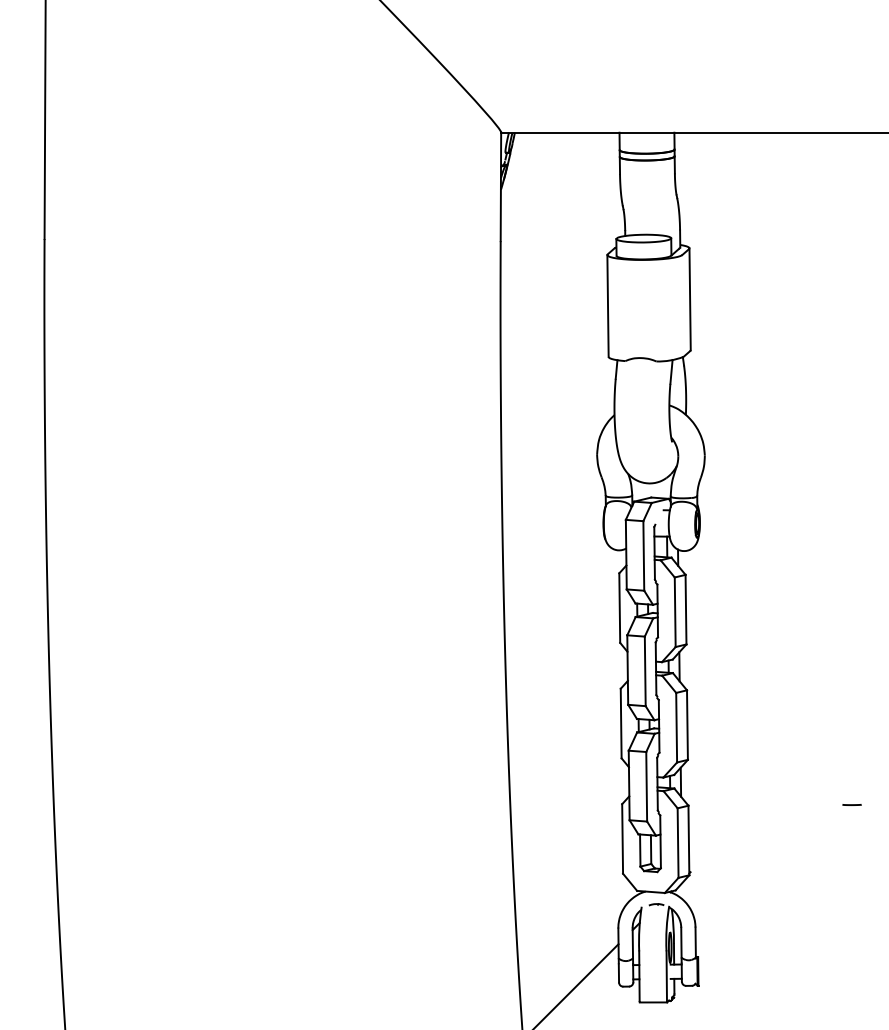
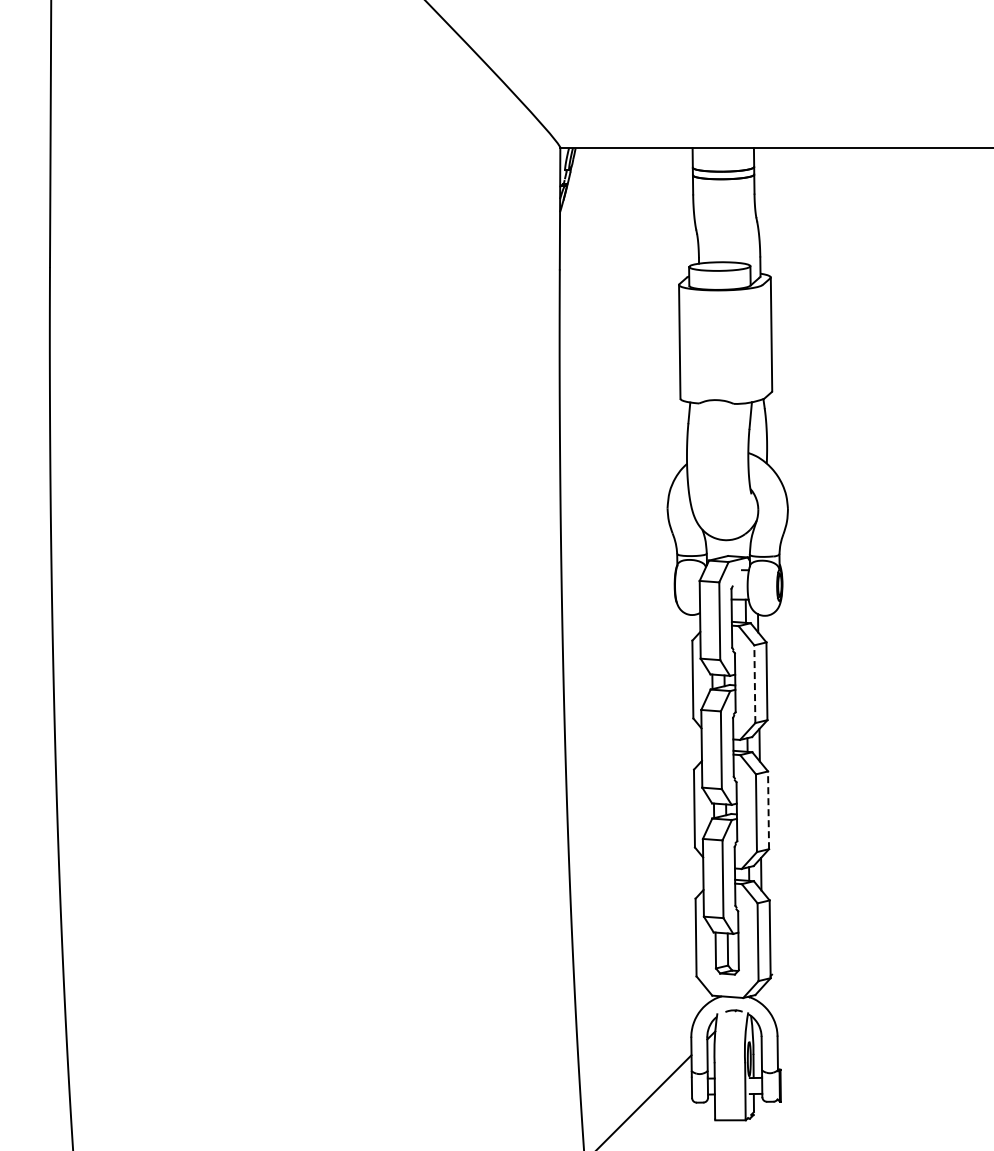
line: (674, 612) -> (754, 684), solid -> dashed
line: (687, 725) -> (768, 810), solid -> dashed
line: (852, 804) -> (952, 899), removed

